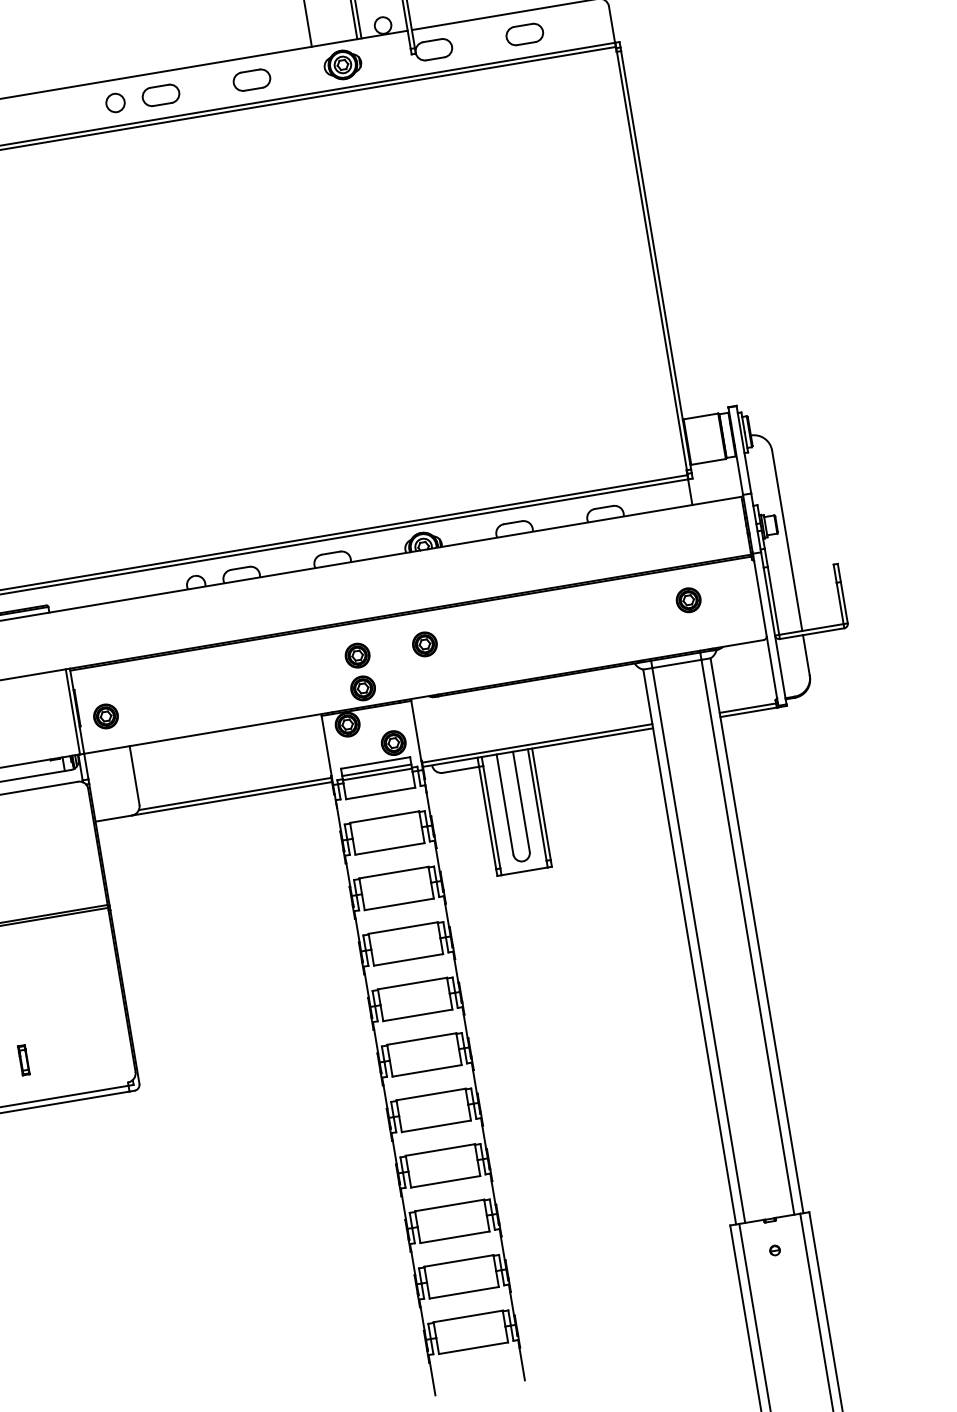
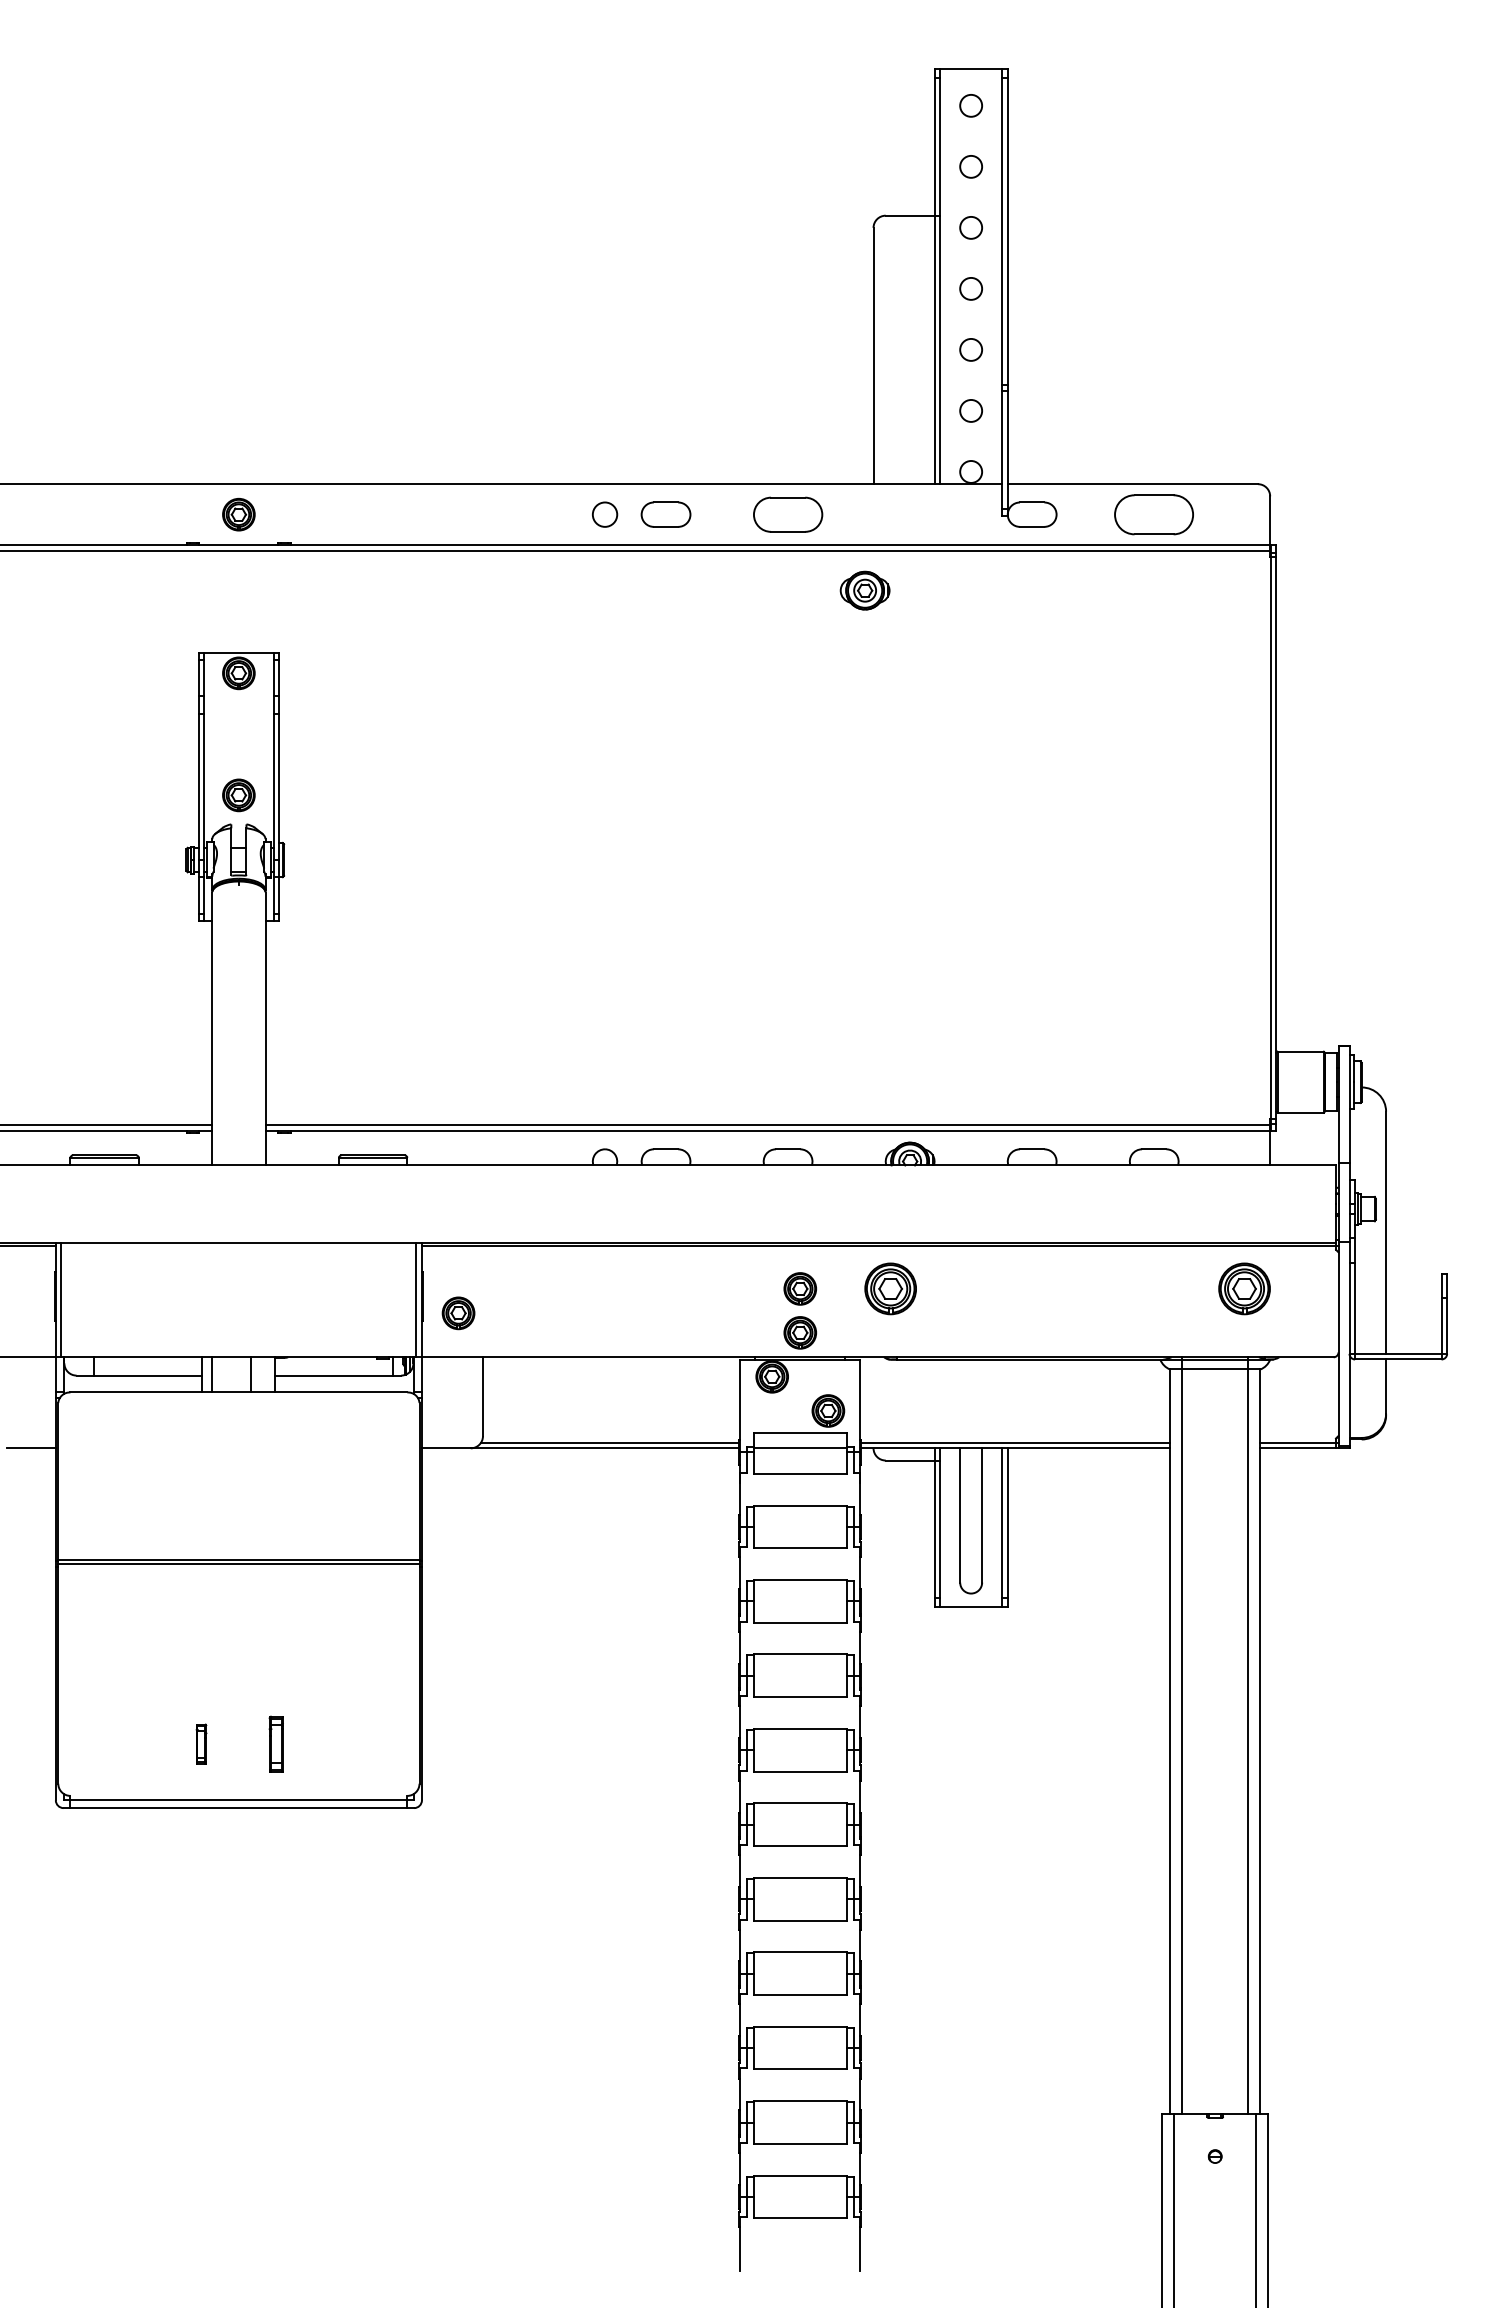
part: (525, 34) -> (1154, 514), size x1.6
part: (342, 64) -> (864, 590), moved
part: (251, 80) -> (787, 514), size x1.4
part: (688, 599) -> (1244, 1288), size x1.6
part: (424, 644) -> (890, 1288), size x1.6
line: (376, 770) -> (799, 1442), removed
part: (23, 1059) -> (275, 1743), size x1.4

